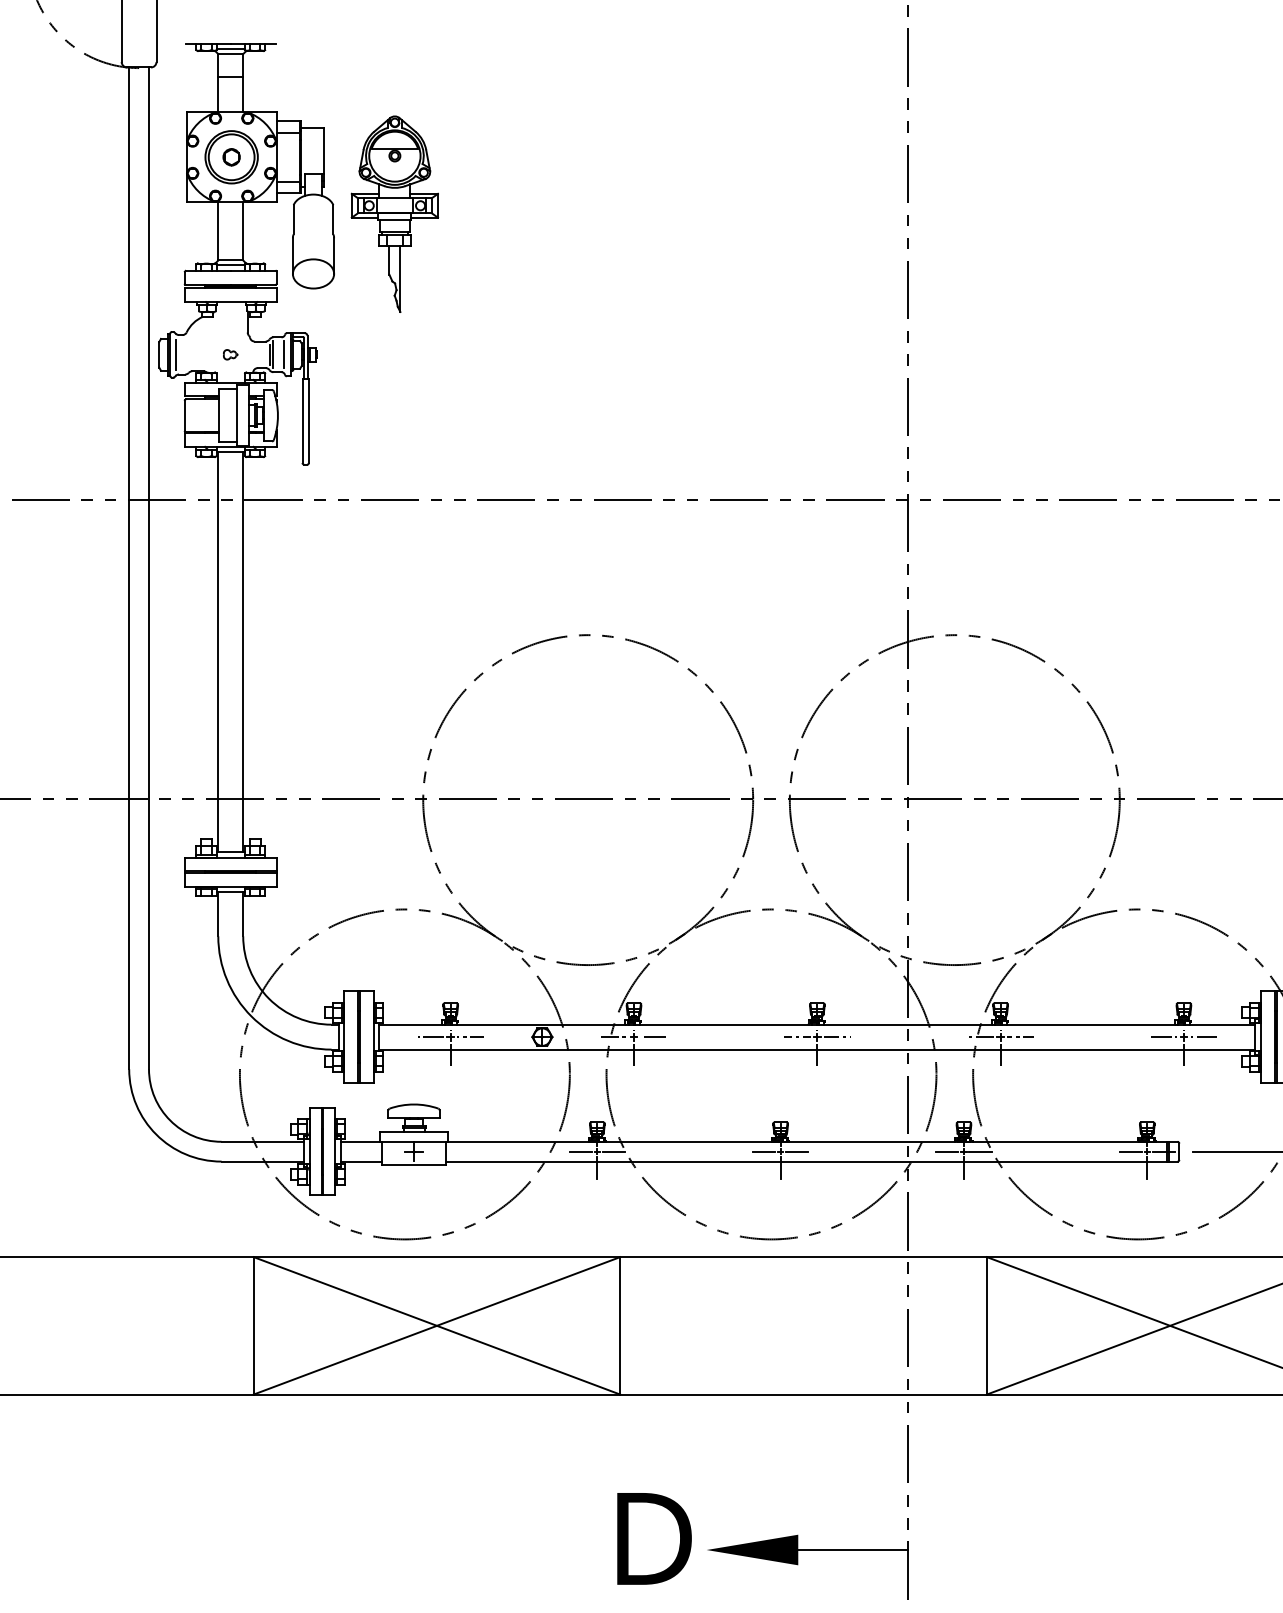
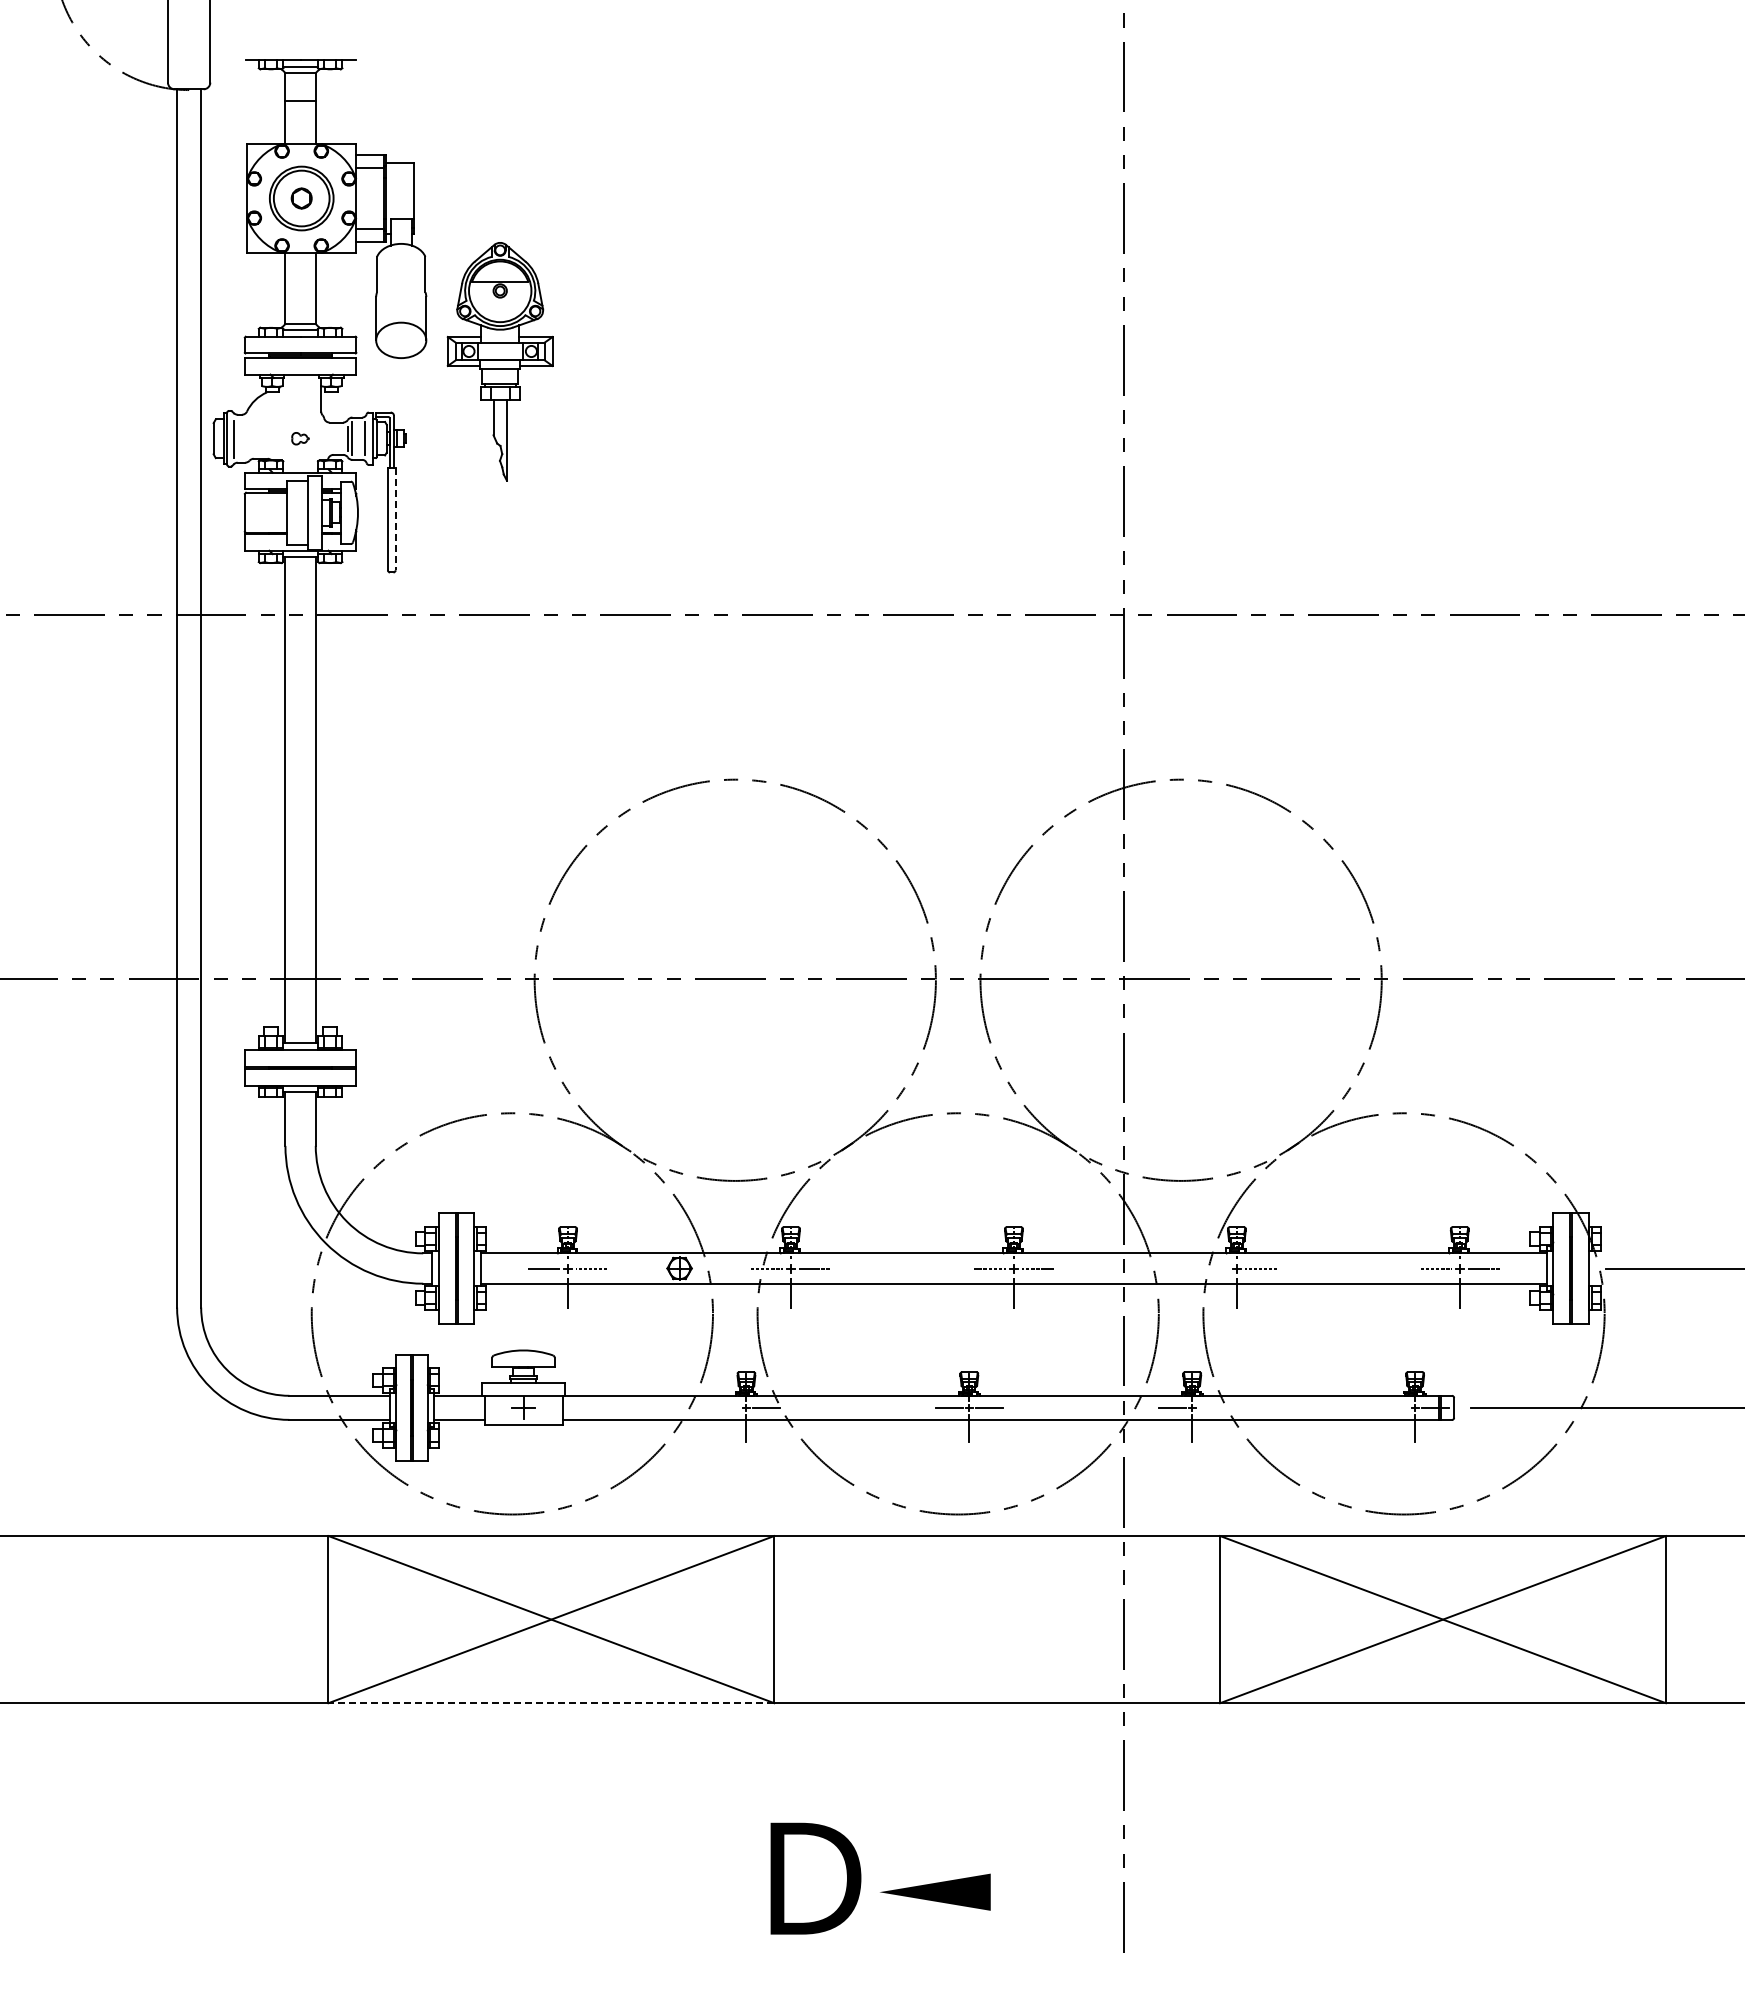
part: (394, 213) -> (499, 361), moved
line: (308, 421) -> (395, 519), solid -> dashed
line: (980, 1037) -> (1212, 1268), removed
line: (580, 1151) -> (725, 1407), removed
line: (979, 1151) -> (1211, 1407), removed
line: (1130, 1151) -> (1394, 1407), removed
line: (437, 1394) -> (551, 1703), solid -> dashed
line: (852, 1550) -> (1056, 1892), removed

